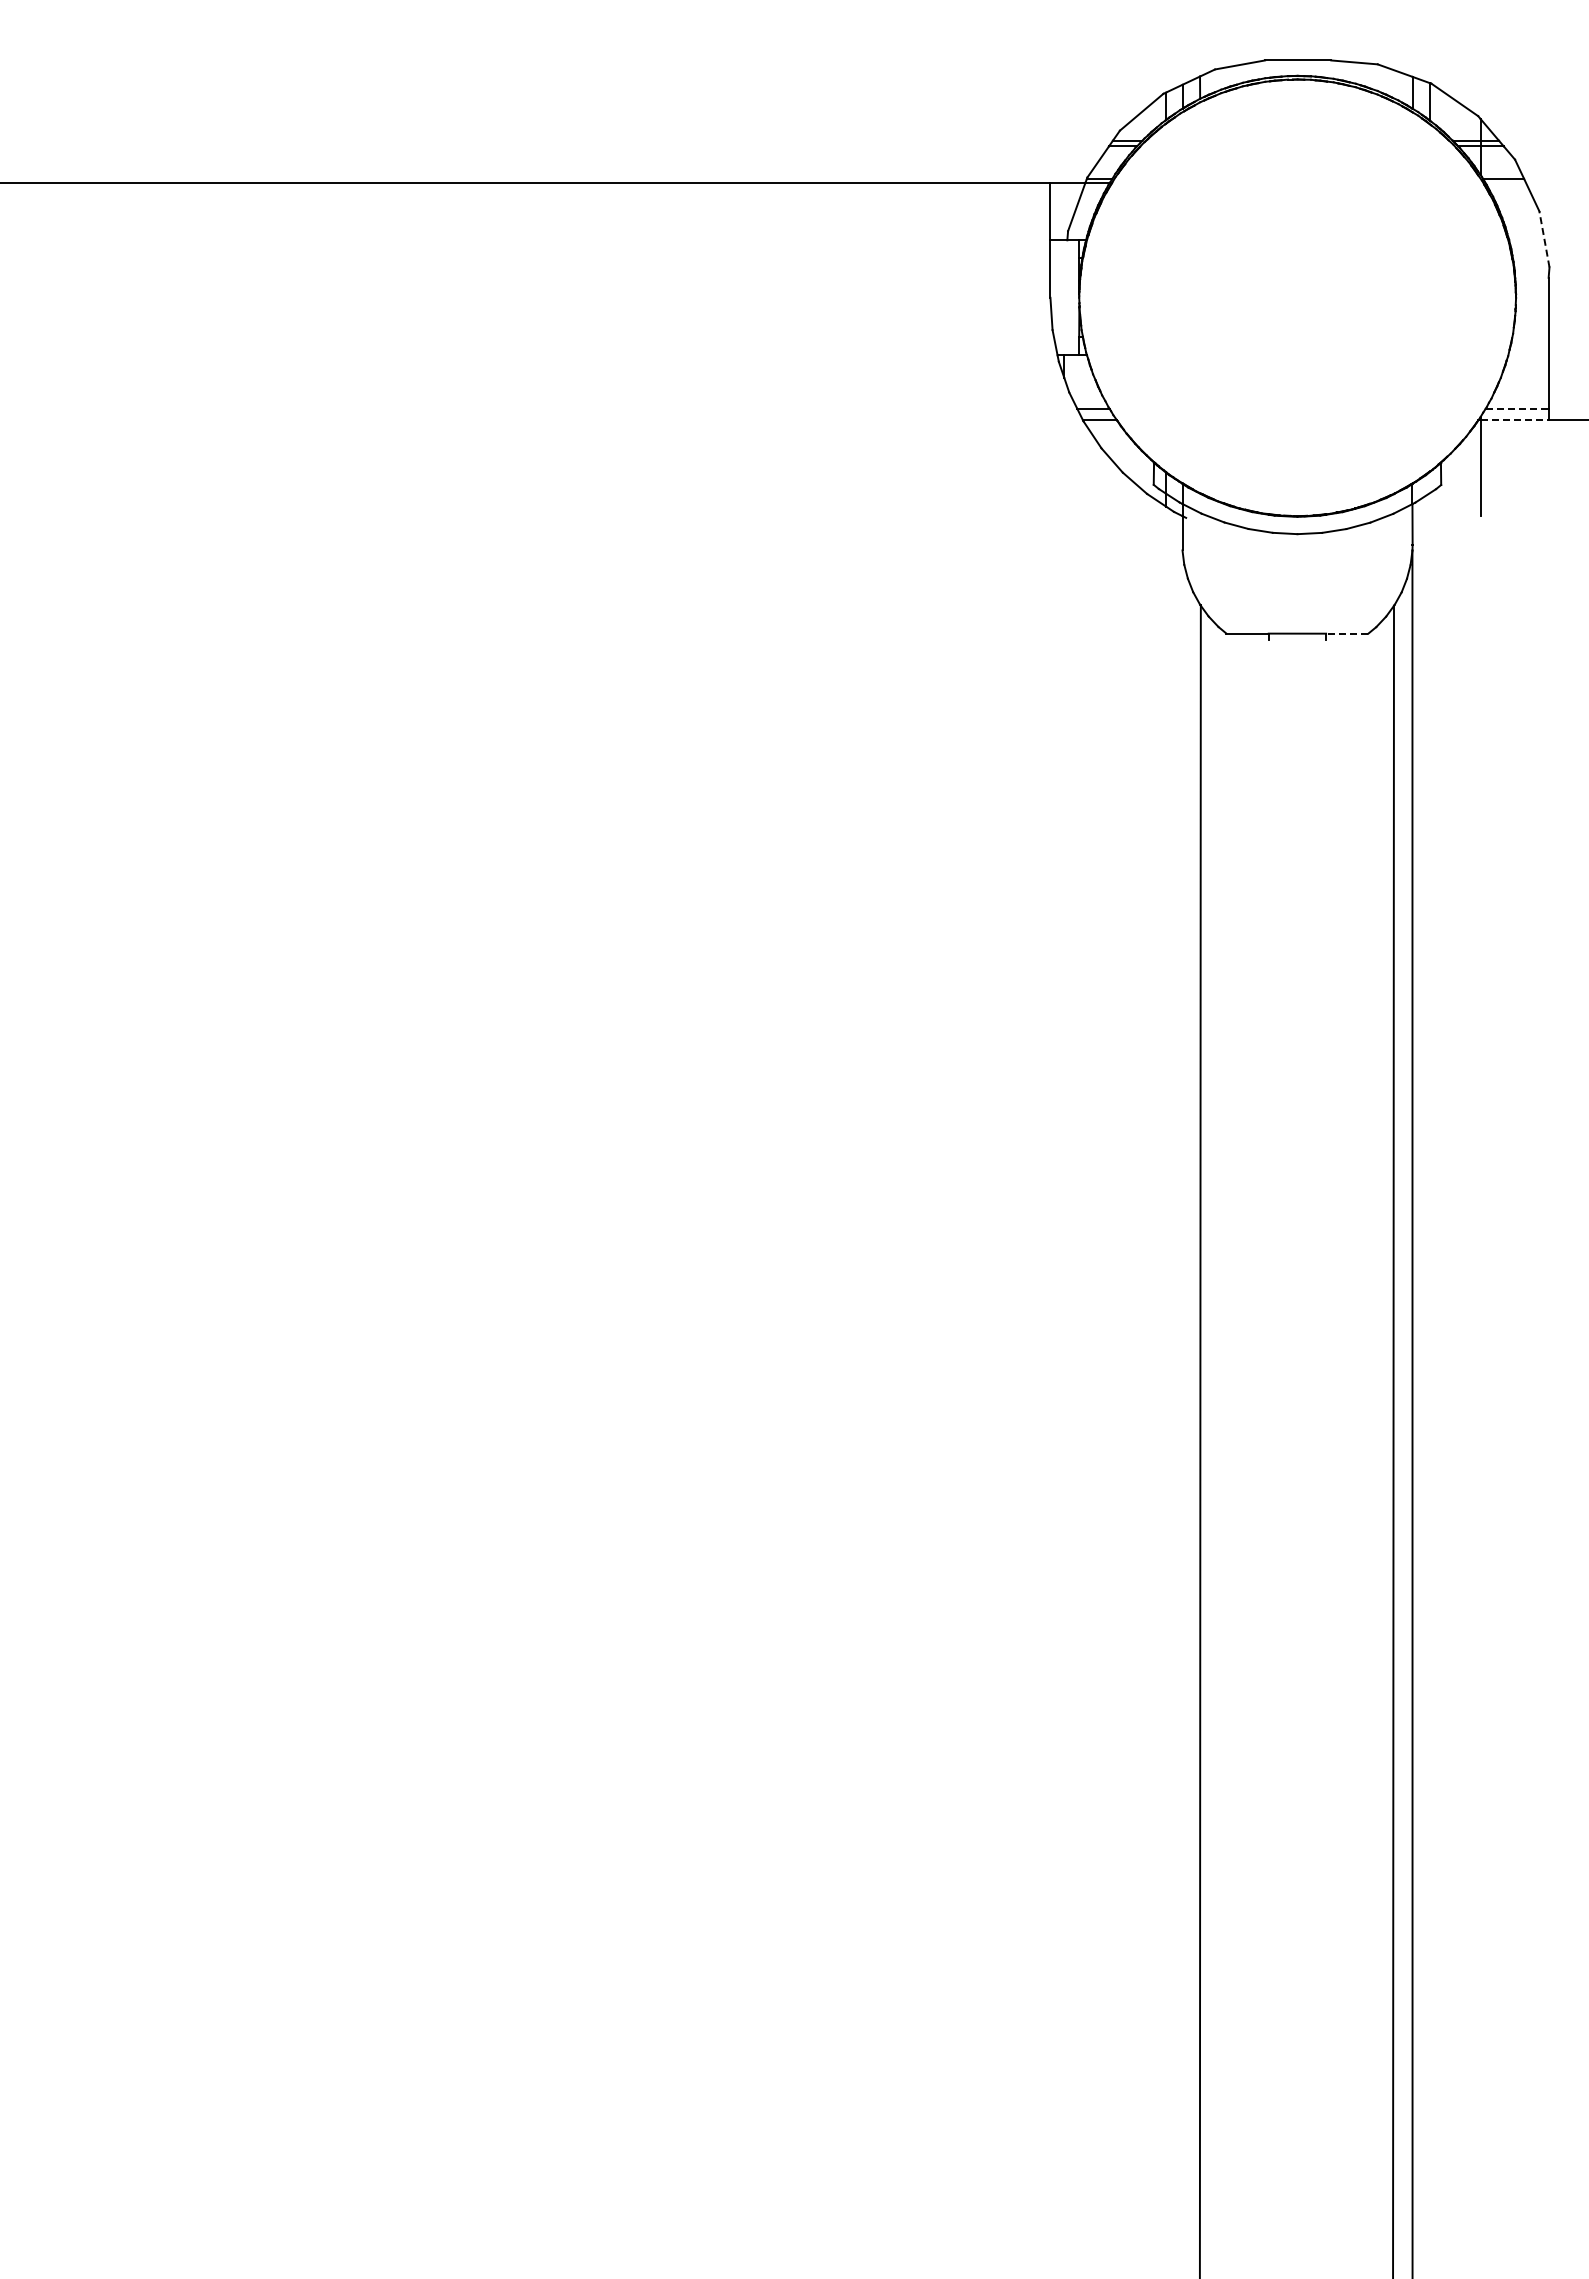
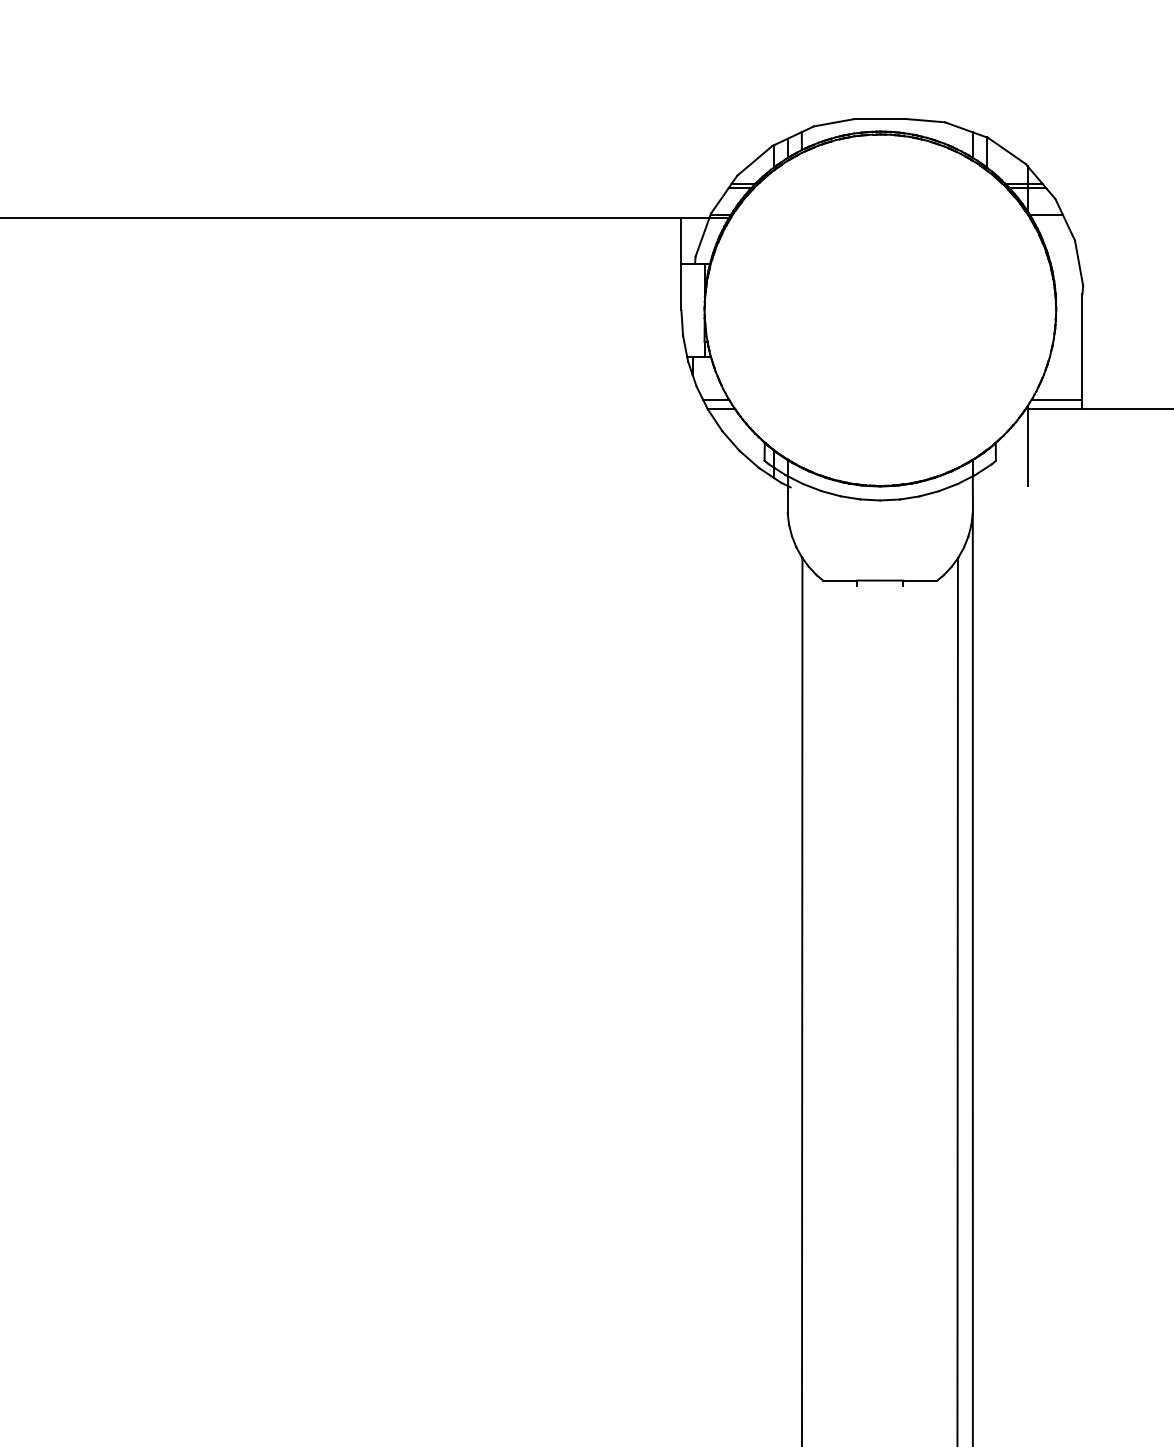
line: (1544, 239) -> (1079, 263), dashed -> solid
line: (1517, 408) -> (1057, 399), dashed -> solid
line: (1515, 420) -> (1055, 408), dashed -> solid
line: (1346, 633) -> (919, 580), dashed -> solid

